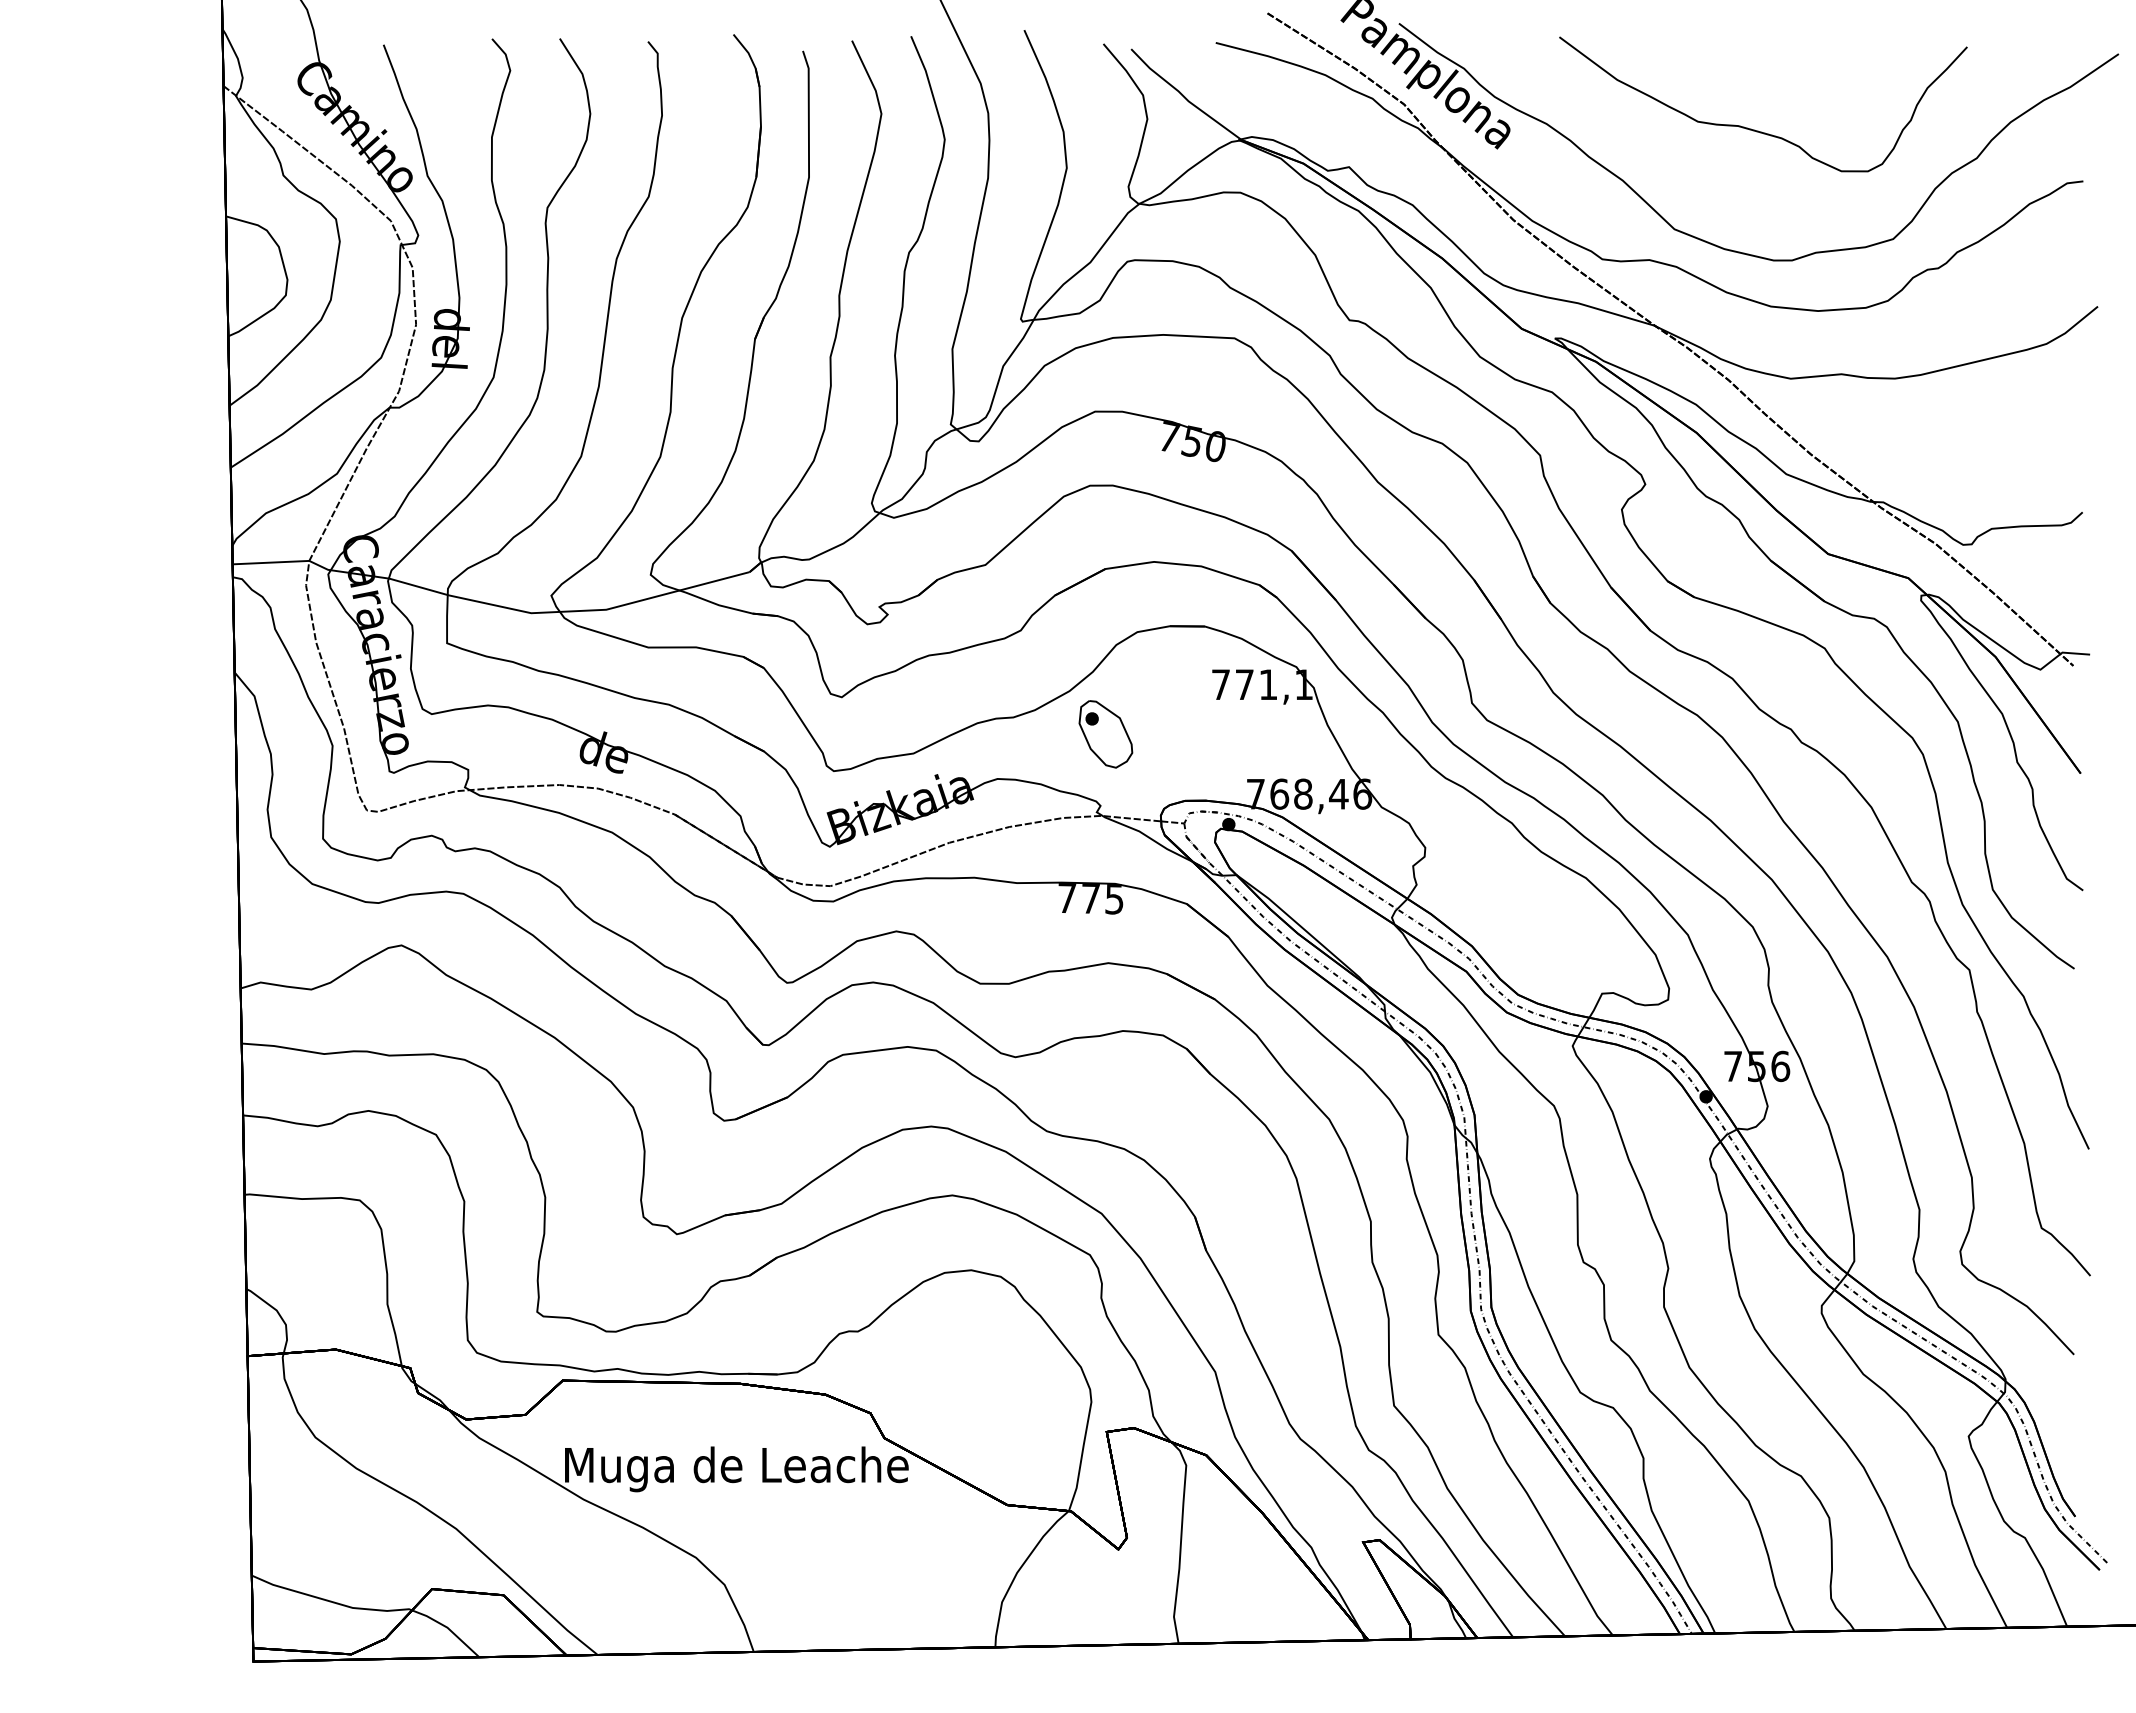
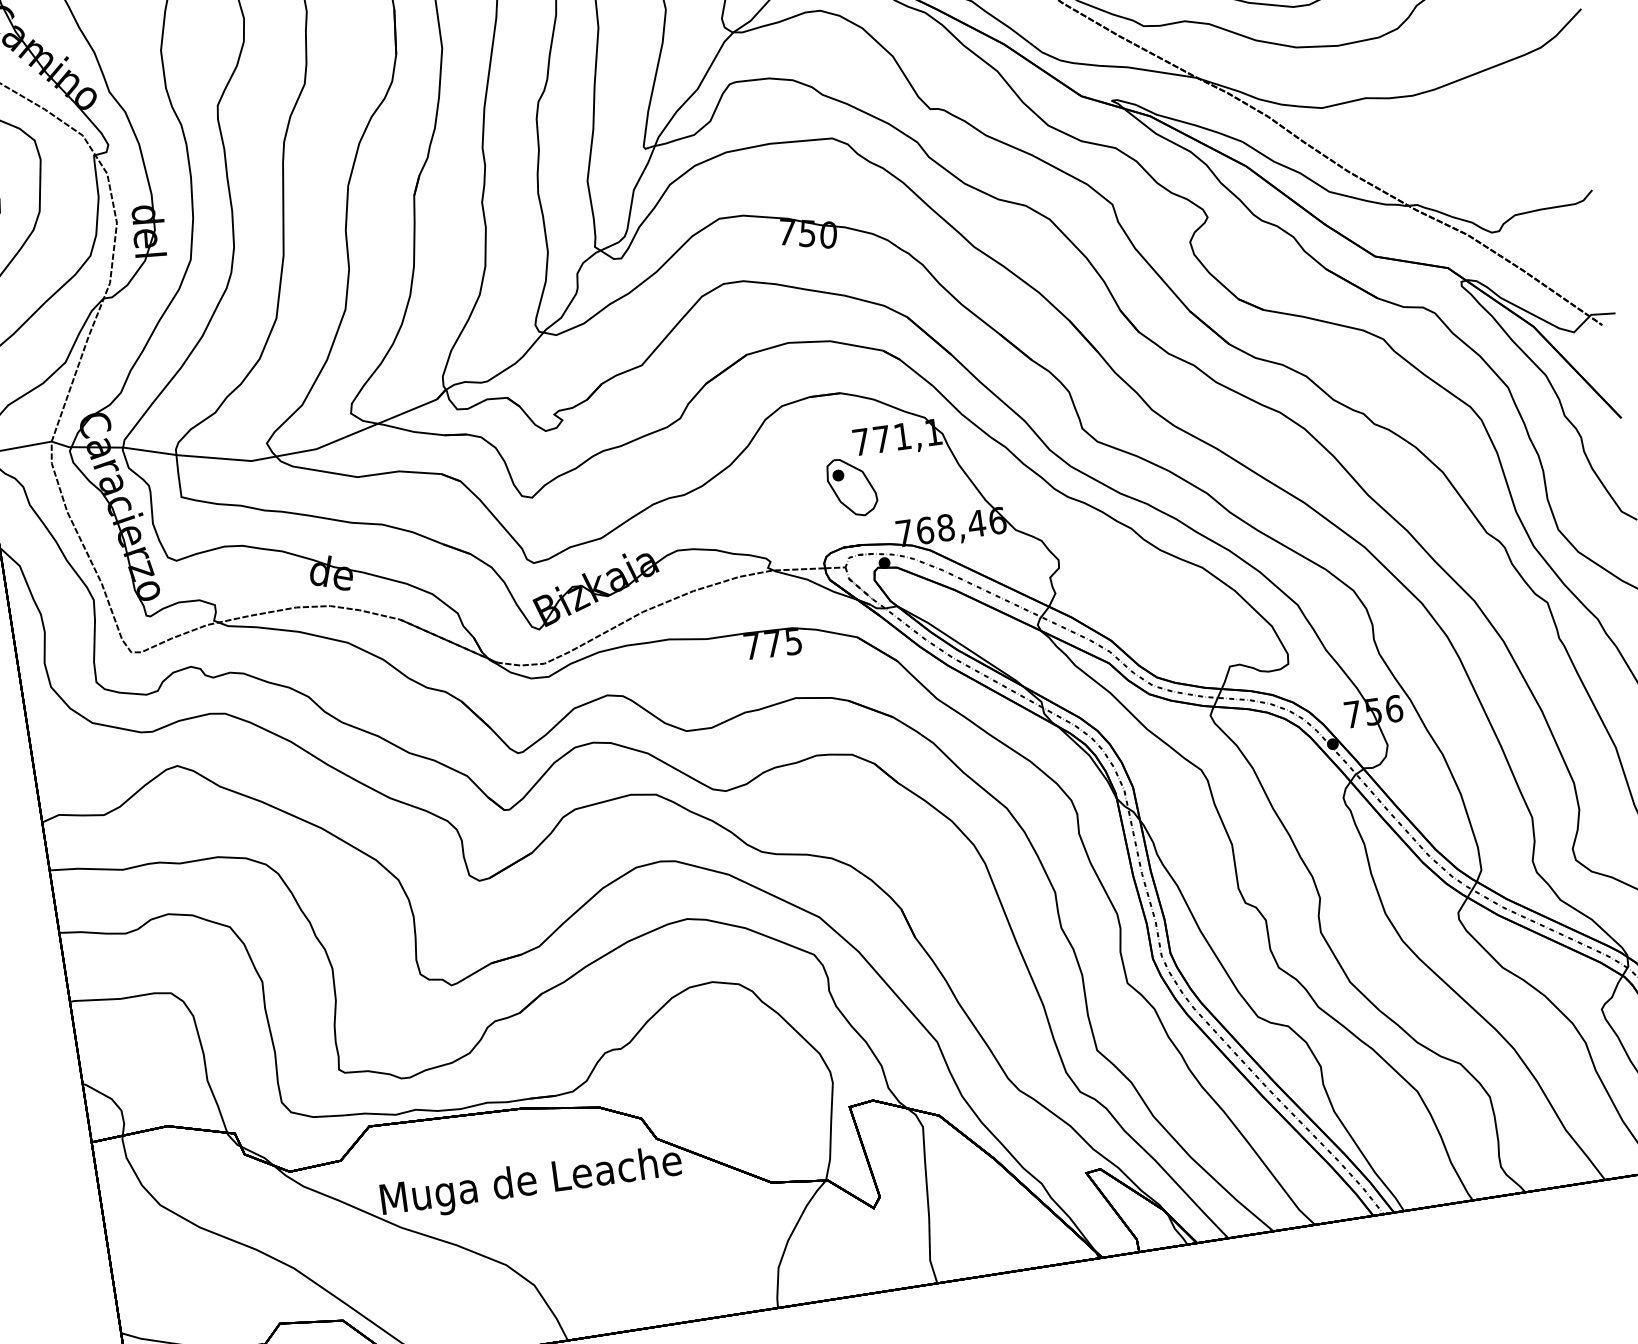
part: (1105, 734) -> (851, 487), moved

